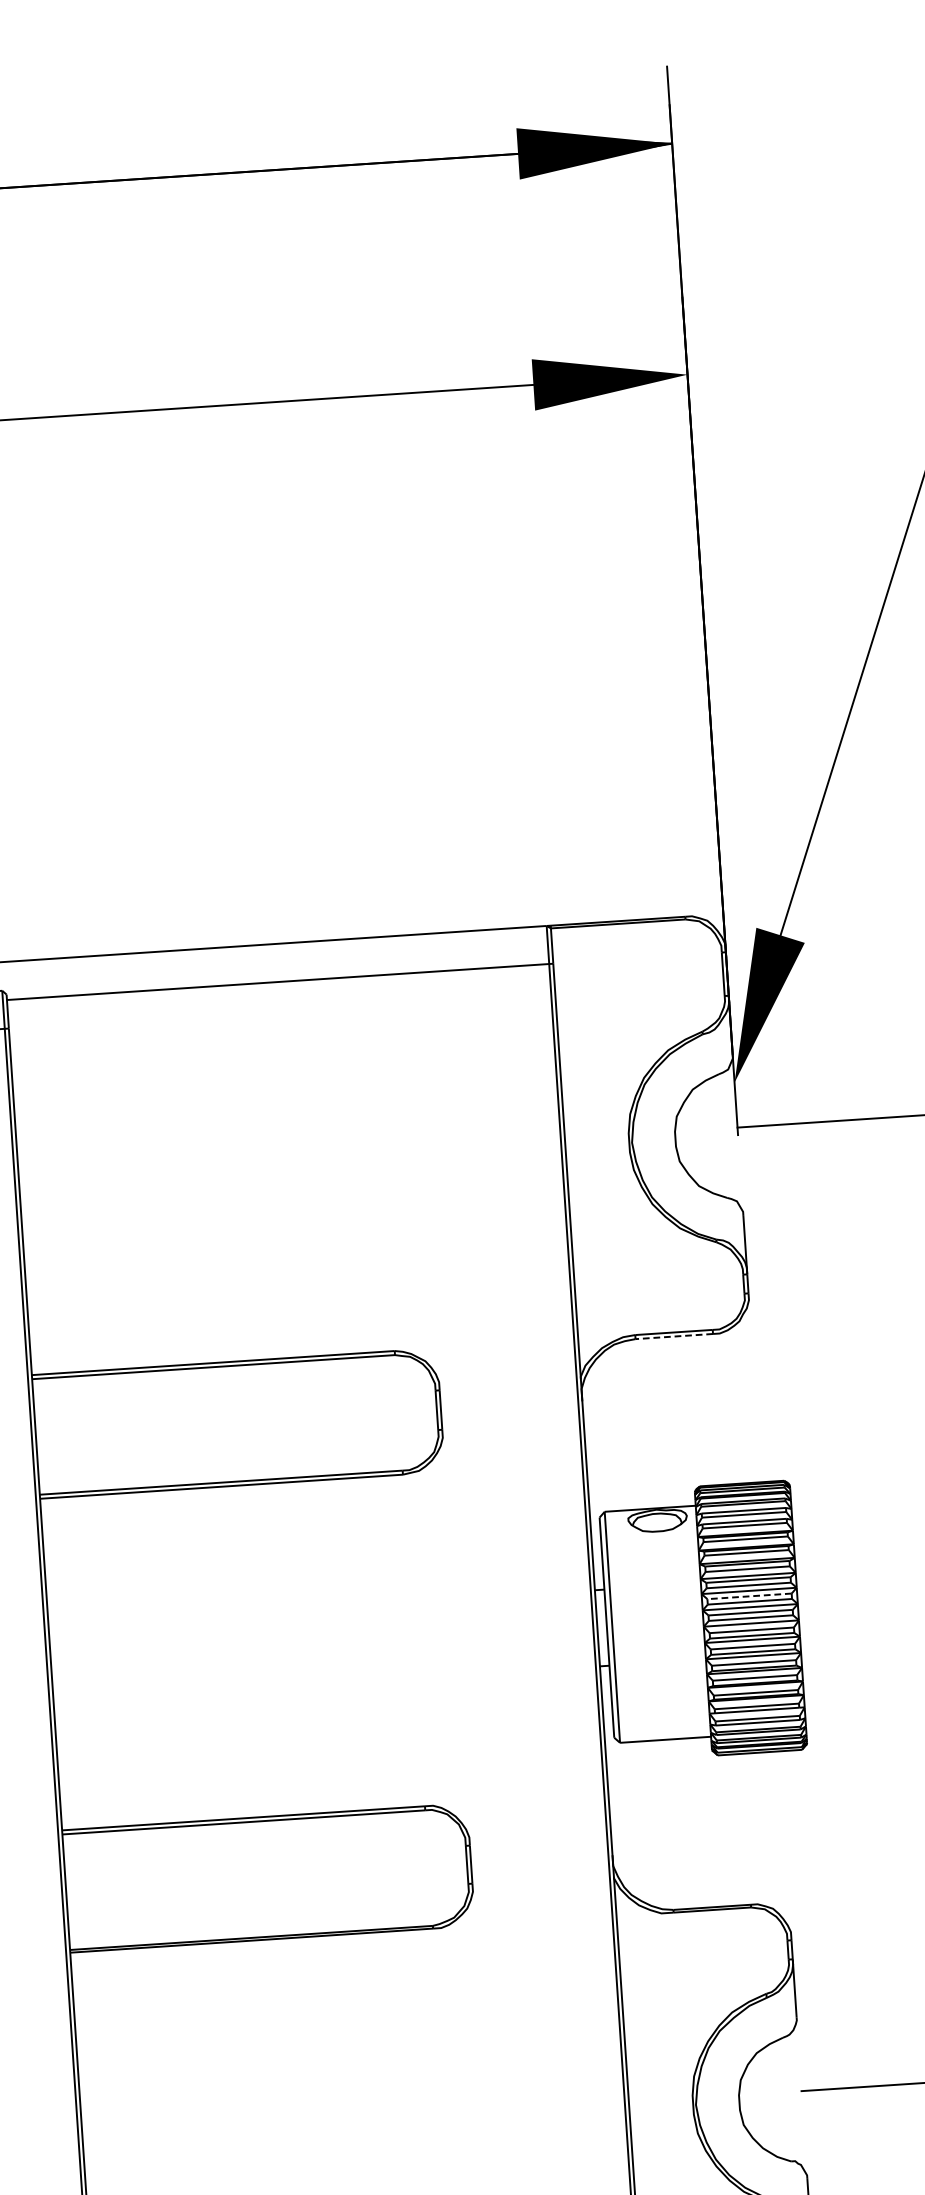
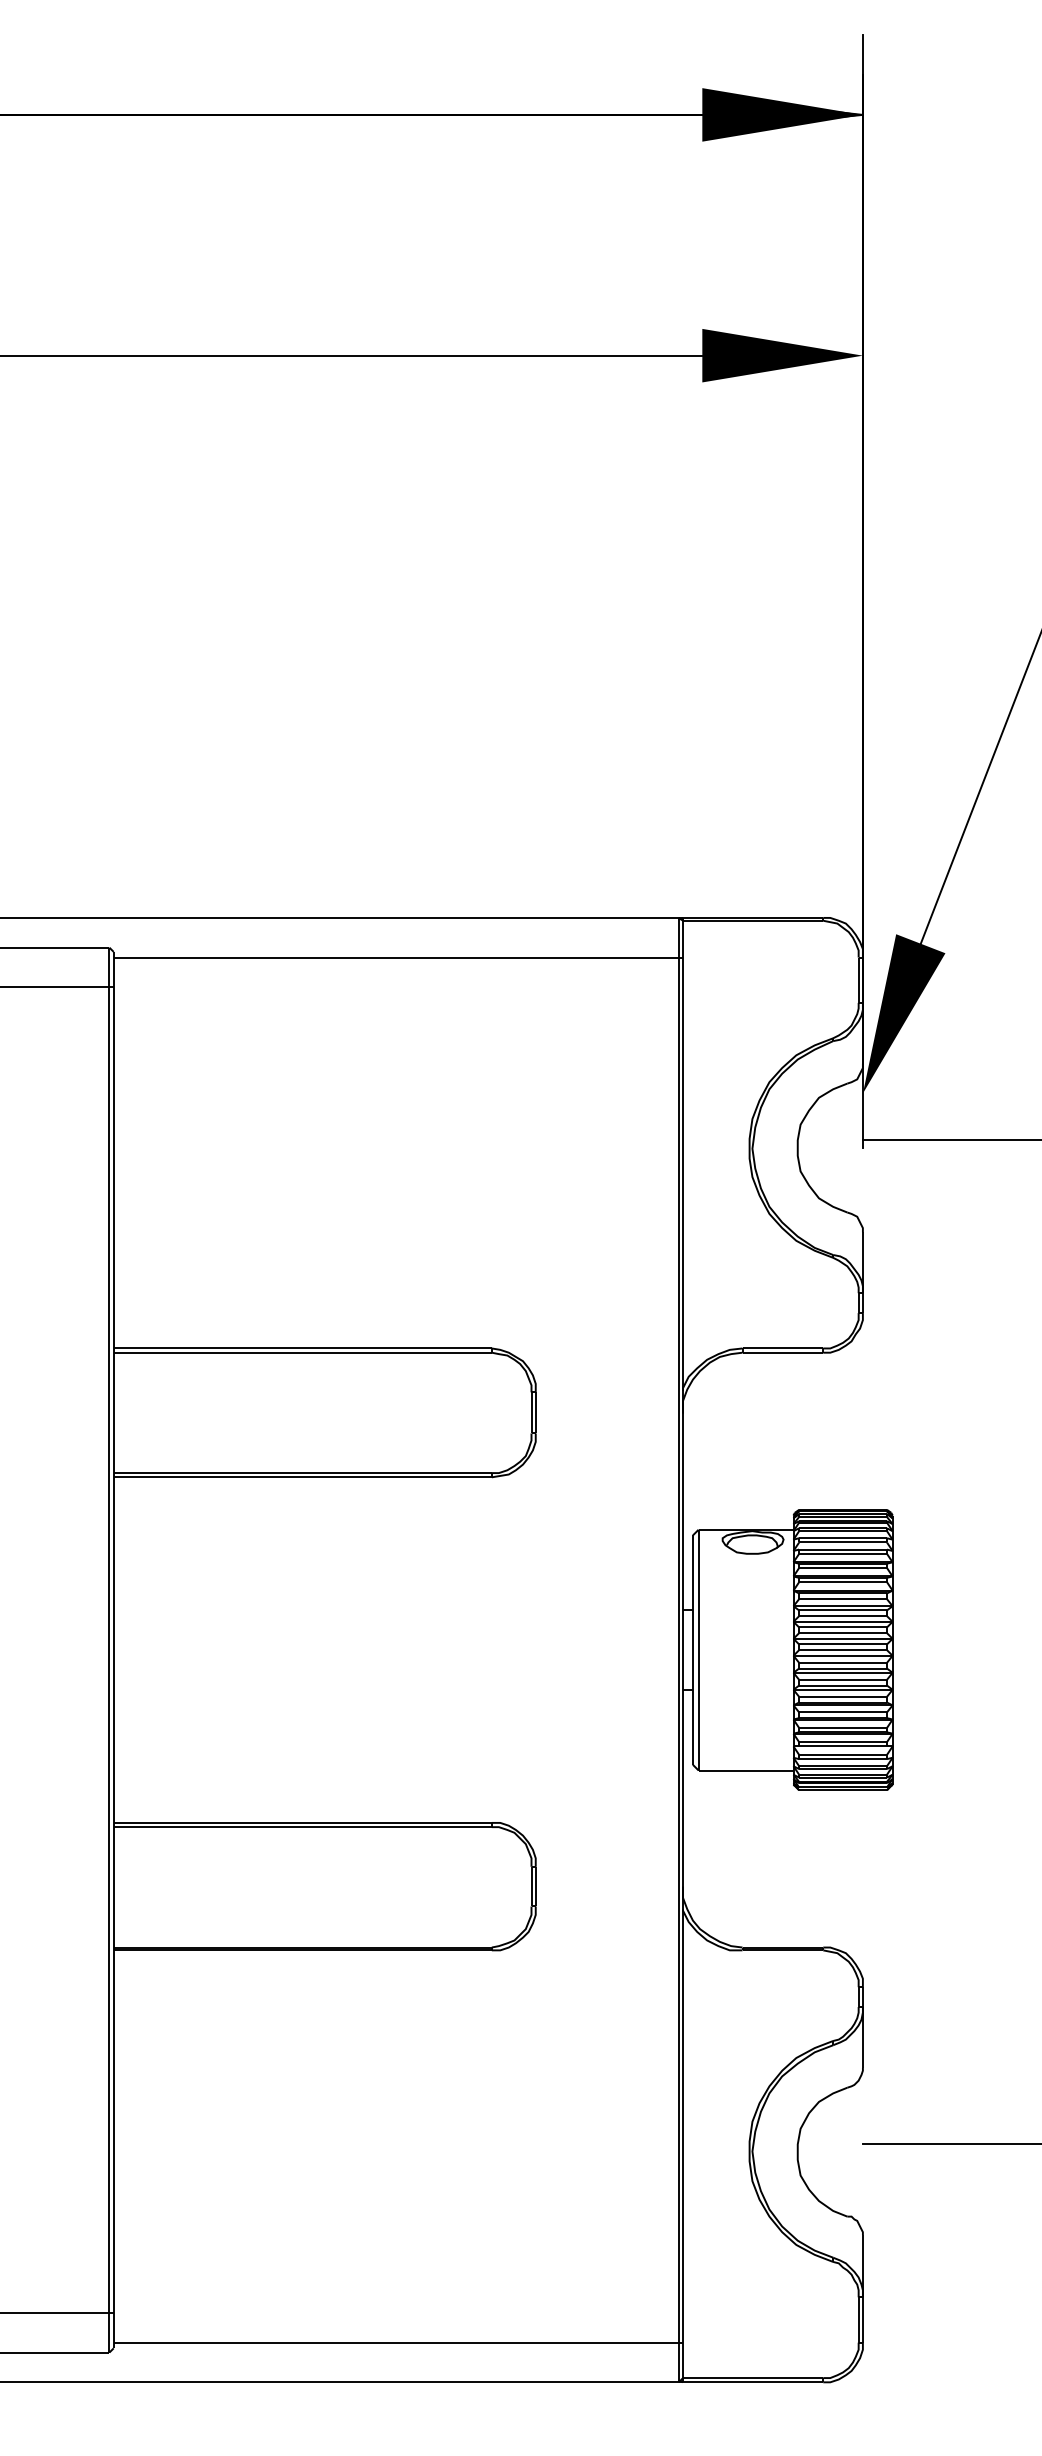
line: (673, 1336) -> (782, 1352), dashed -> solid
line: (749, 1596) -> (843, 1627), dashed -> solid

